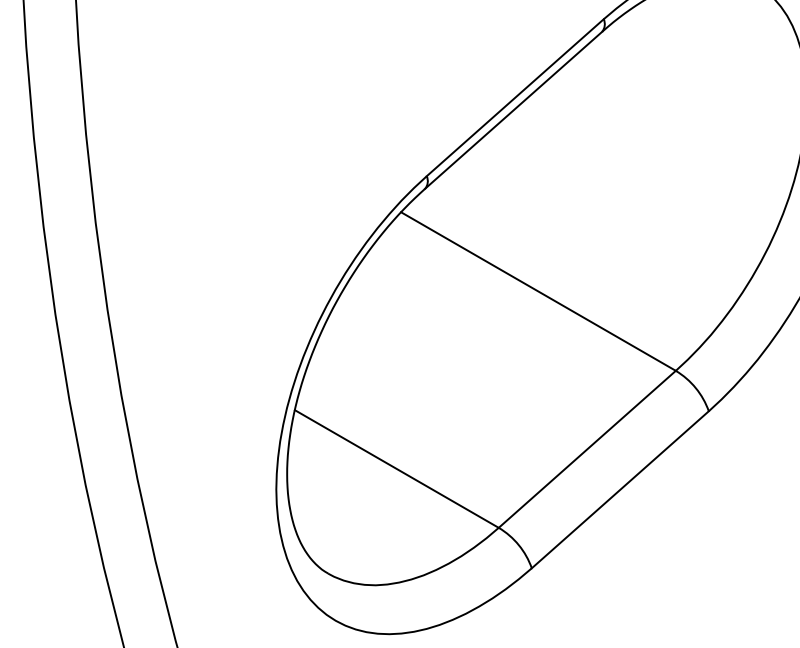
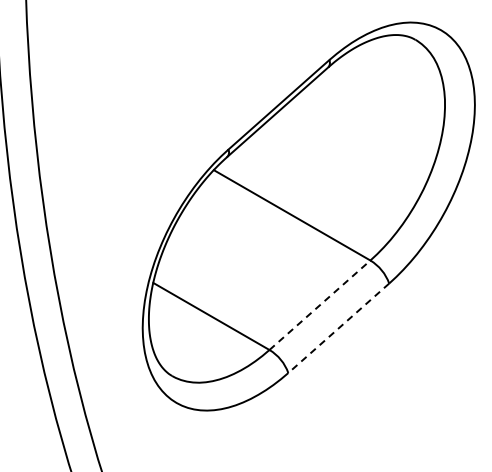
line: (588, 448) -> (320, 304), solid -> dashed
line: (619, 490) -> (338, 328), solid -> dashed

